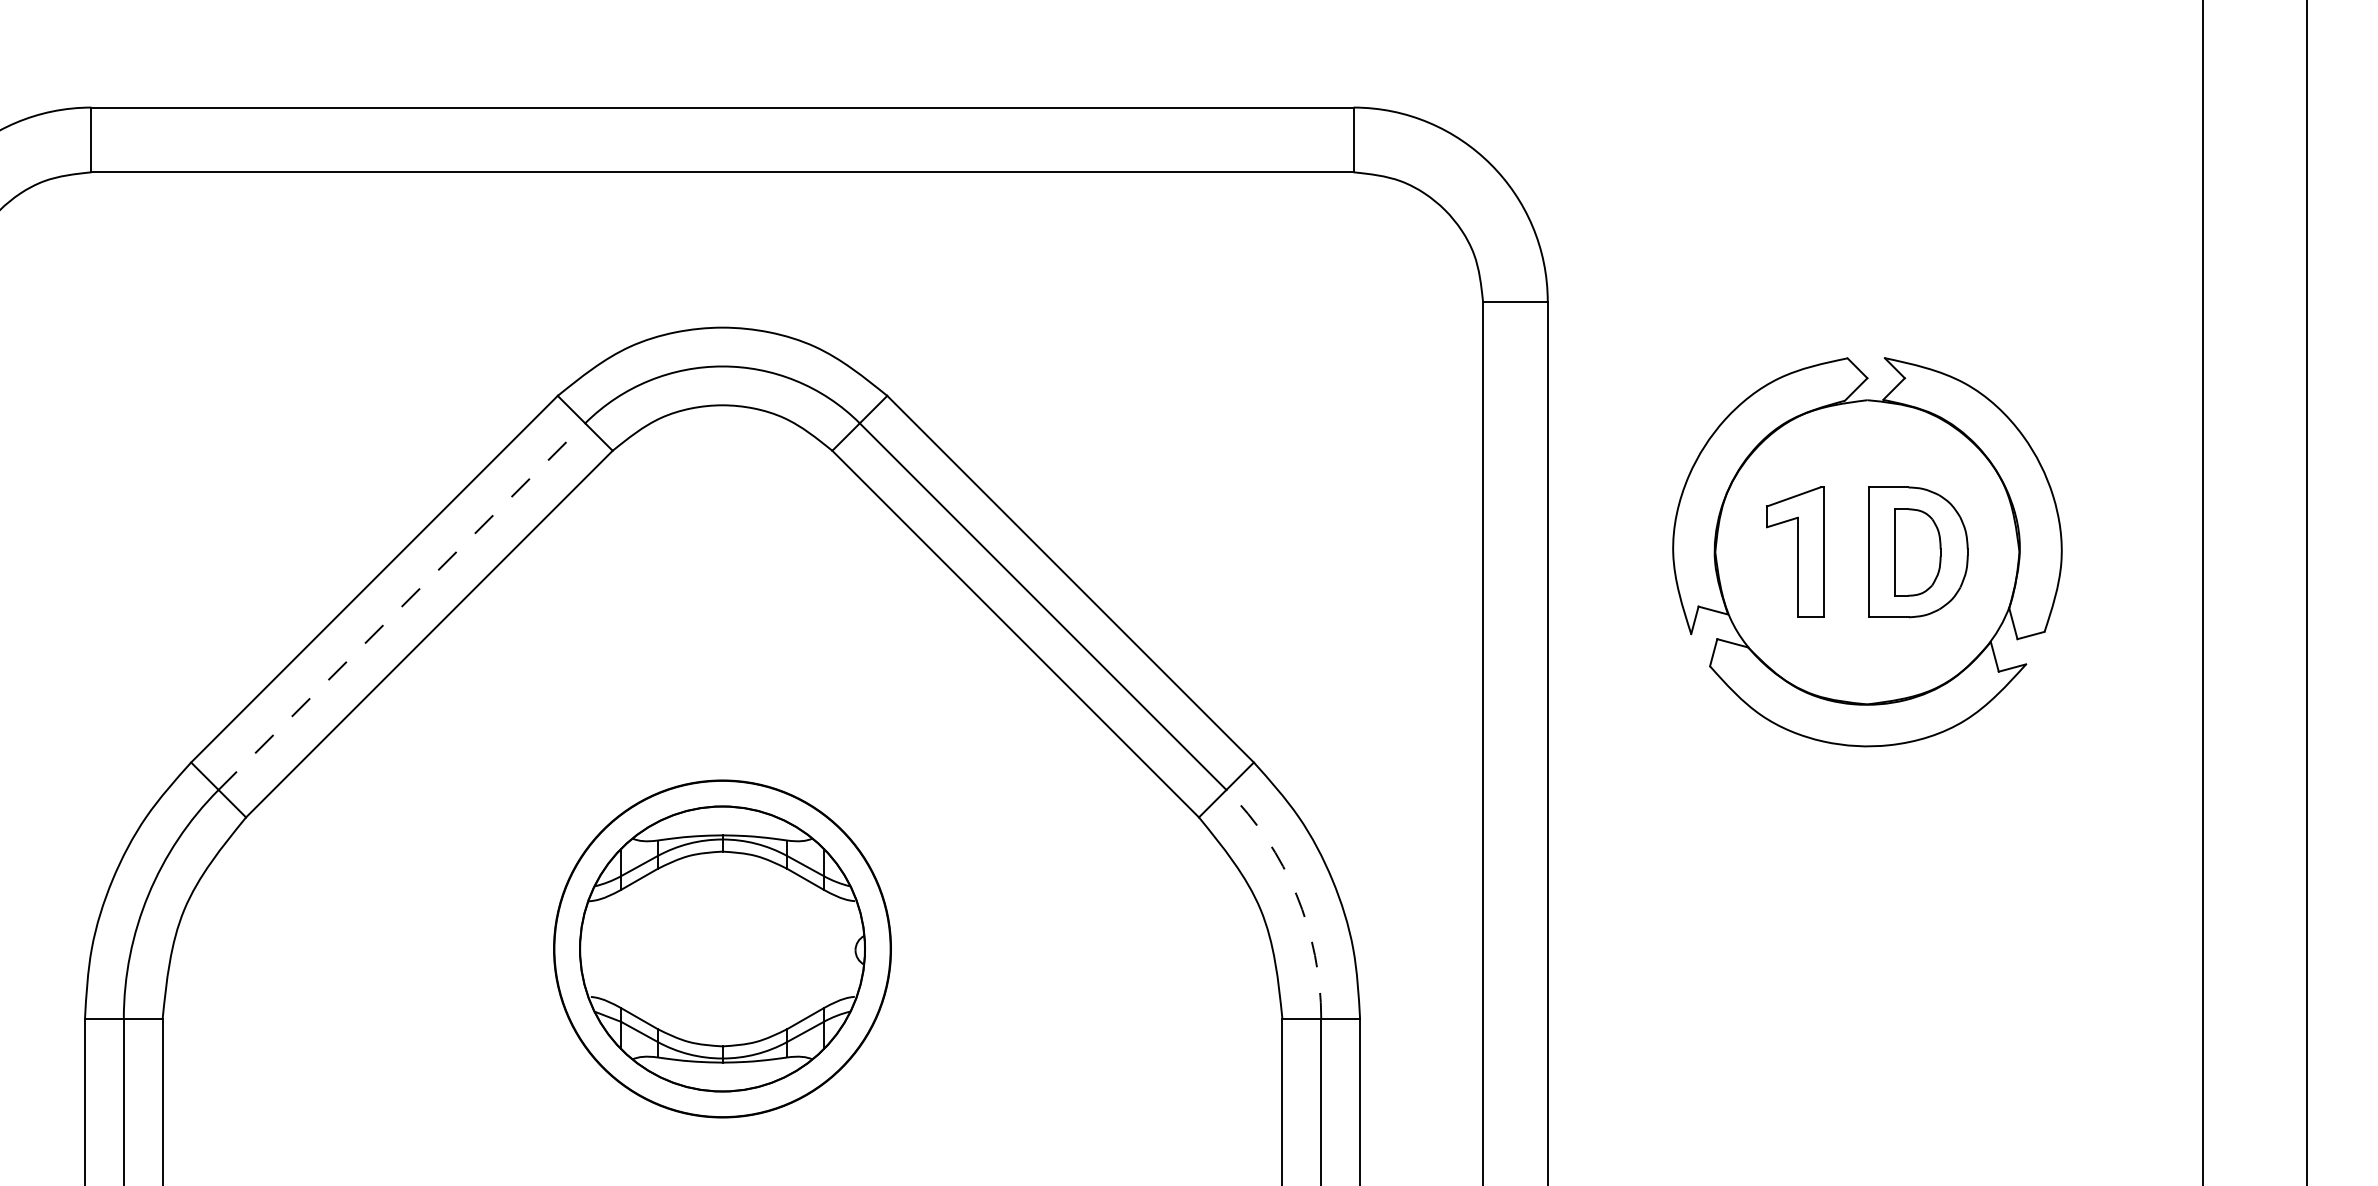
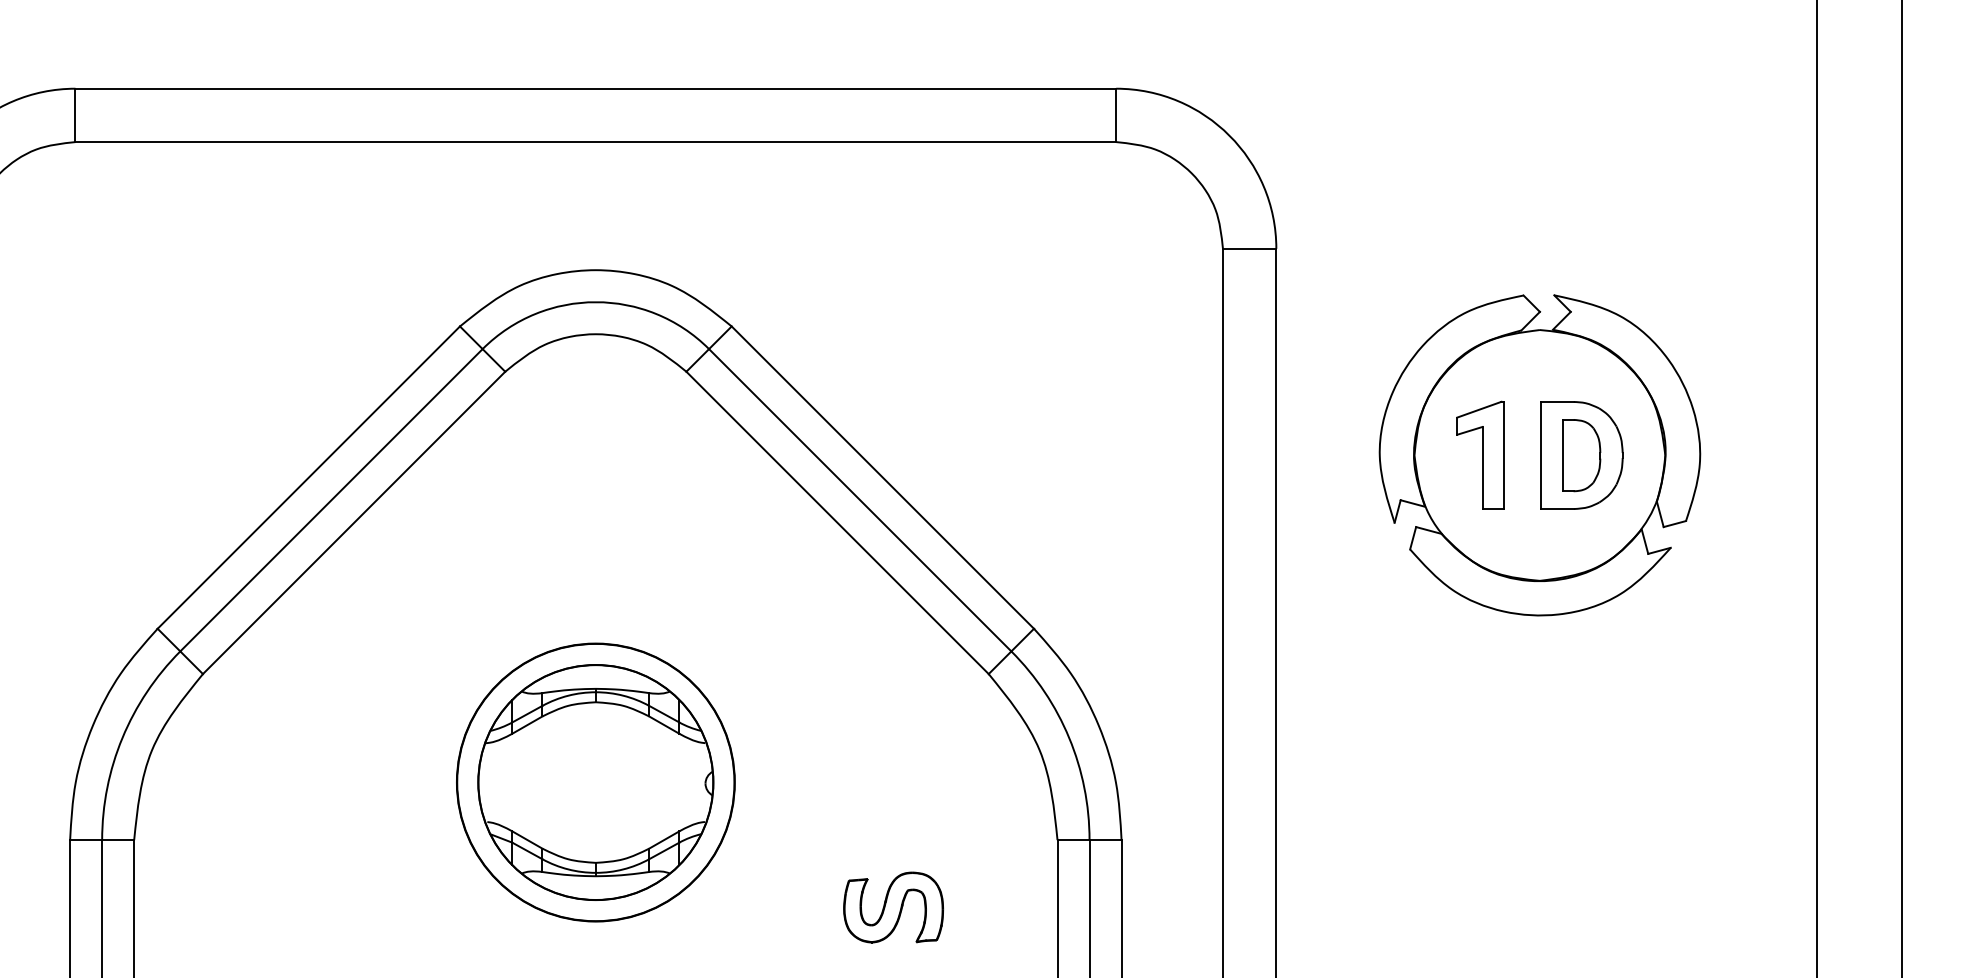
line: (402, 606) -> (331, 500), dashed -> solid
arc: (1296, 894) -> (1069, 737), dashed -> solid
part: (1083, 1100) -> (893, 907), added

